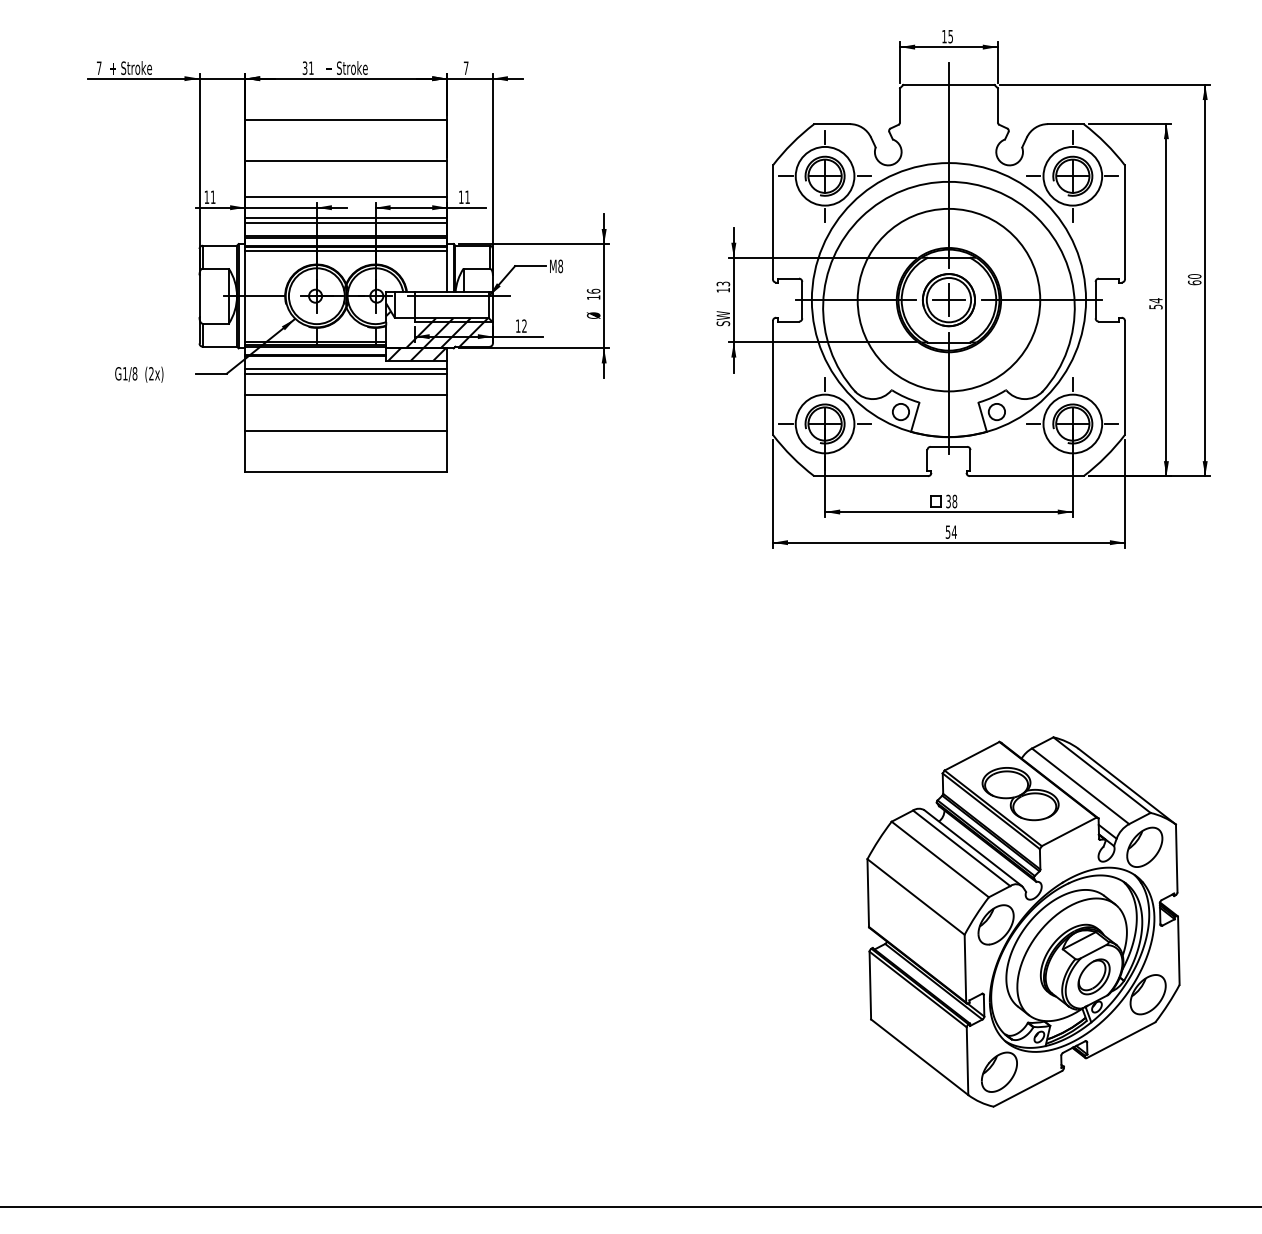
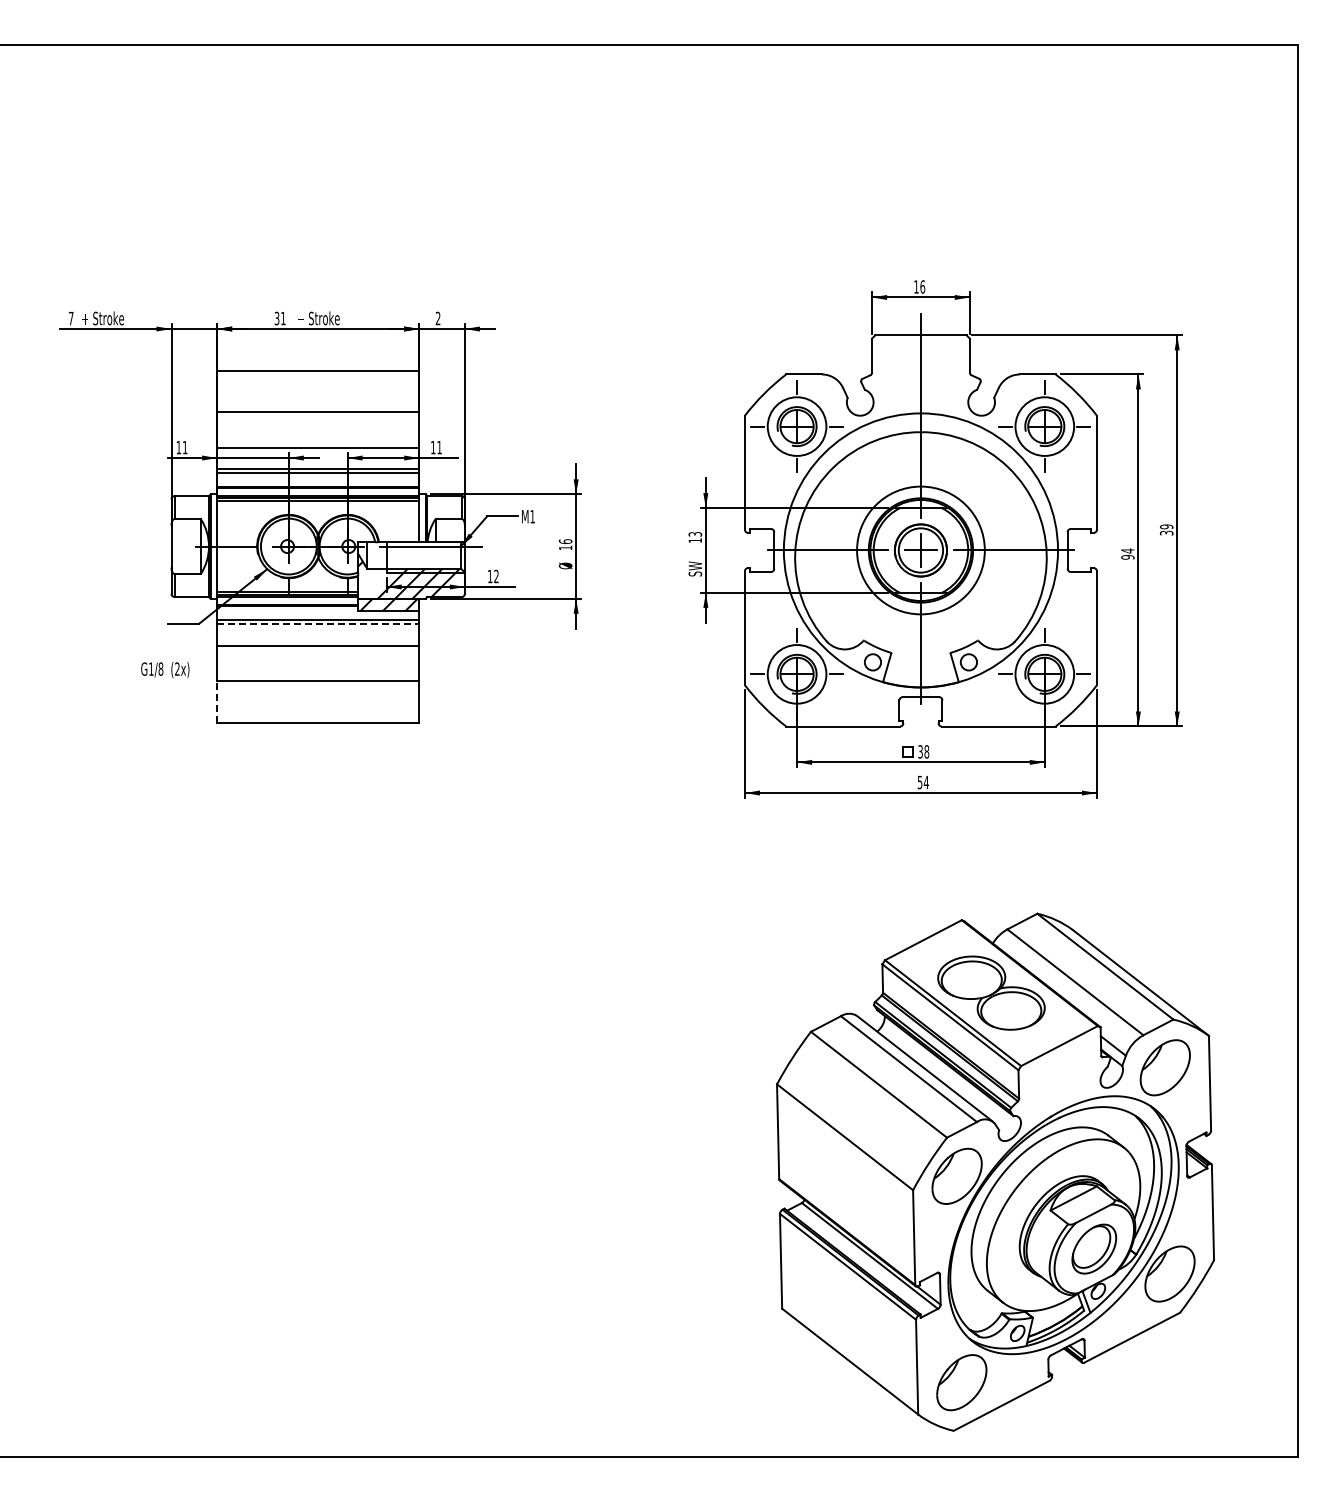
text: (950, 36) -> (922, 286), 15 -> 16
text: (465, 68) -> (437, 318), 7 -> 2
text: (560, 266) -> (532, 516), M8 -> M1
text: (1194, 279) -> (1166, 529), 60 -> 39
circle: (948, 300) -> (920, 550), size x0.7
text: (1155, 307) -> (1127, 557), 54 -> 94
text: (139, 374) -> (165, 669), moved
line: (346, 374) -> (318, 624), solid -> dashed
line: (245, 451) -> (217, 701), solid -> dashed
part: (1023, 922) -> (995, 1172), size x1.4

